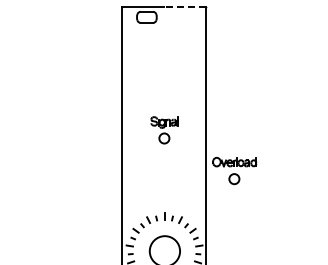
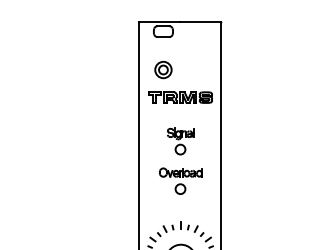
line: (184, 7) -> (200, 22), dashed -> solid
part: (146, 56) -> (163, 69), added
part: (164, 84) -> (180, 97), added
part: (234, 171) -> (180, 181), moved

